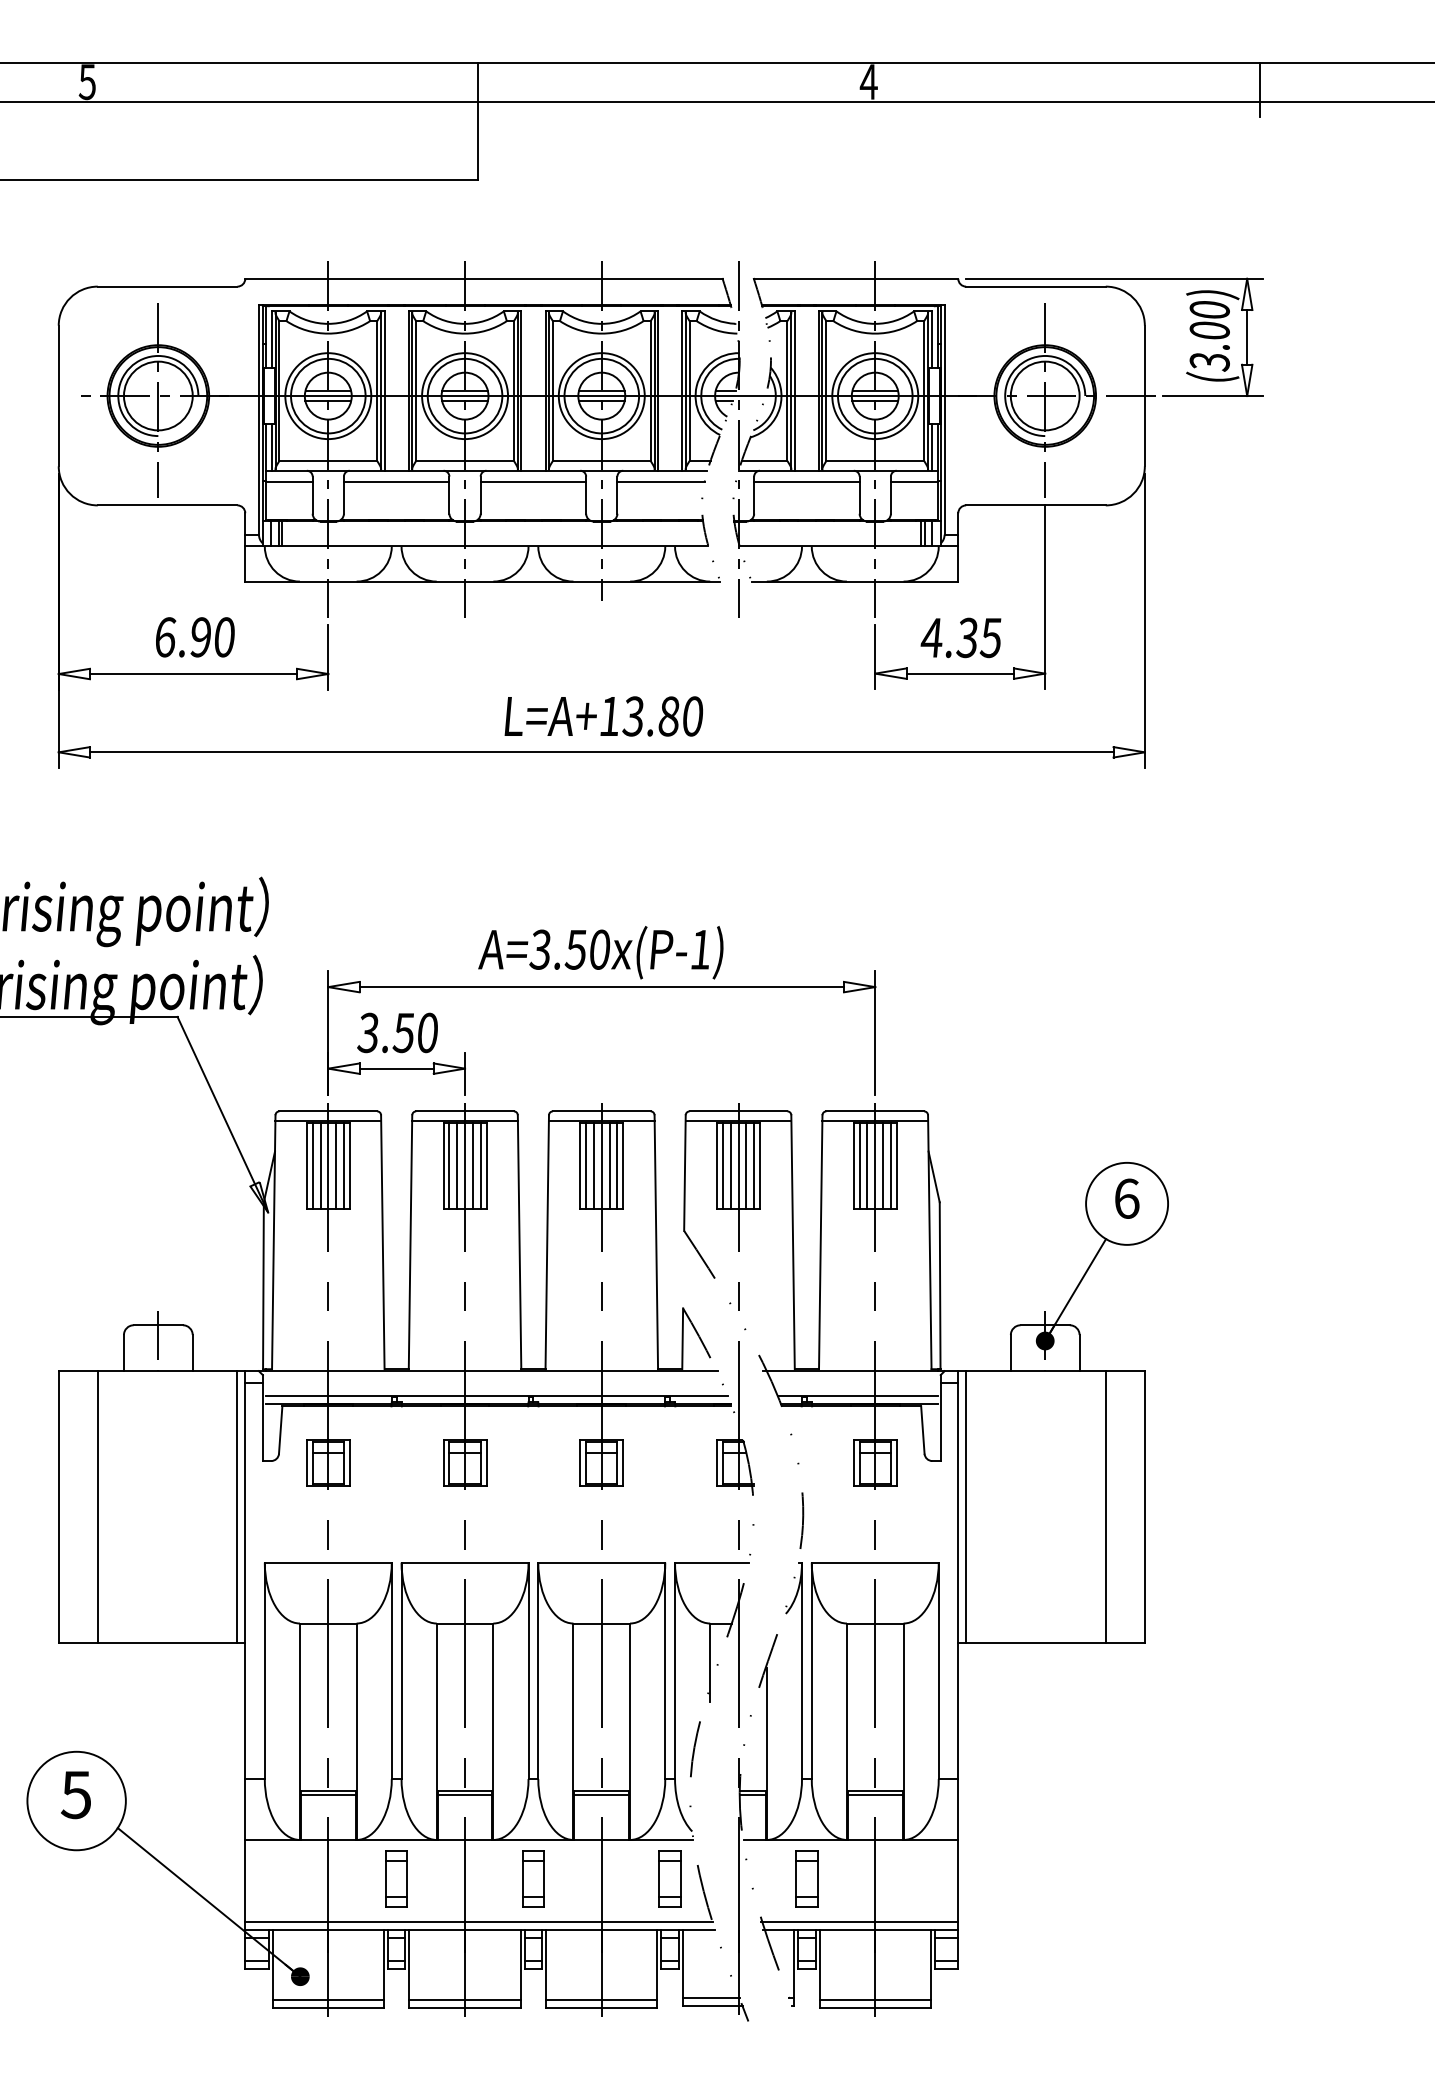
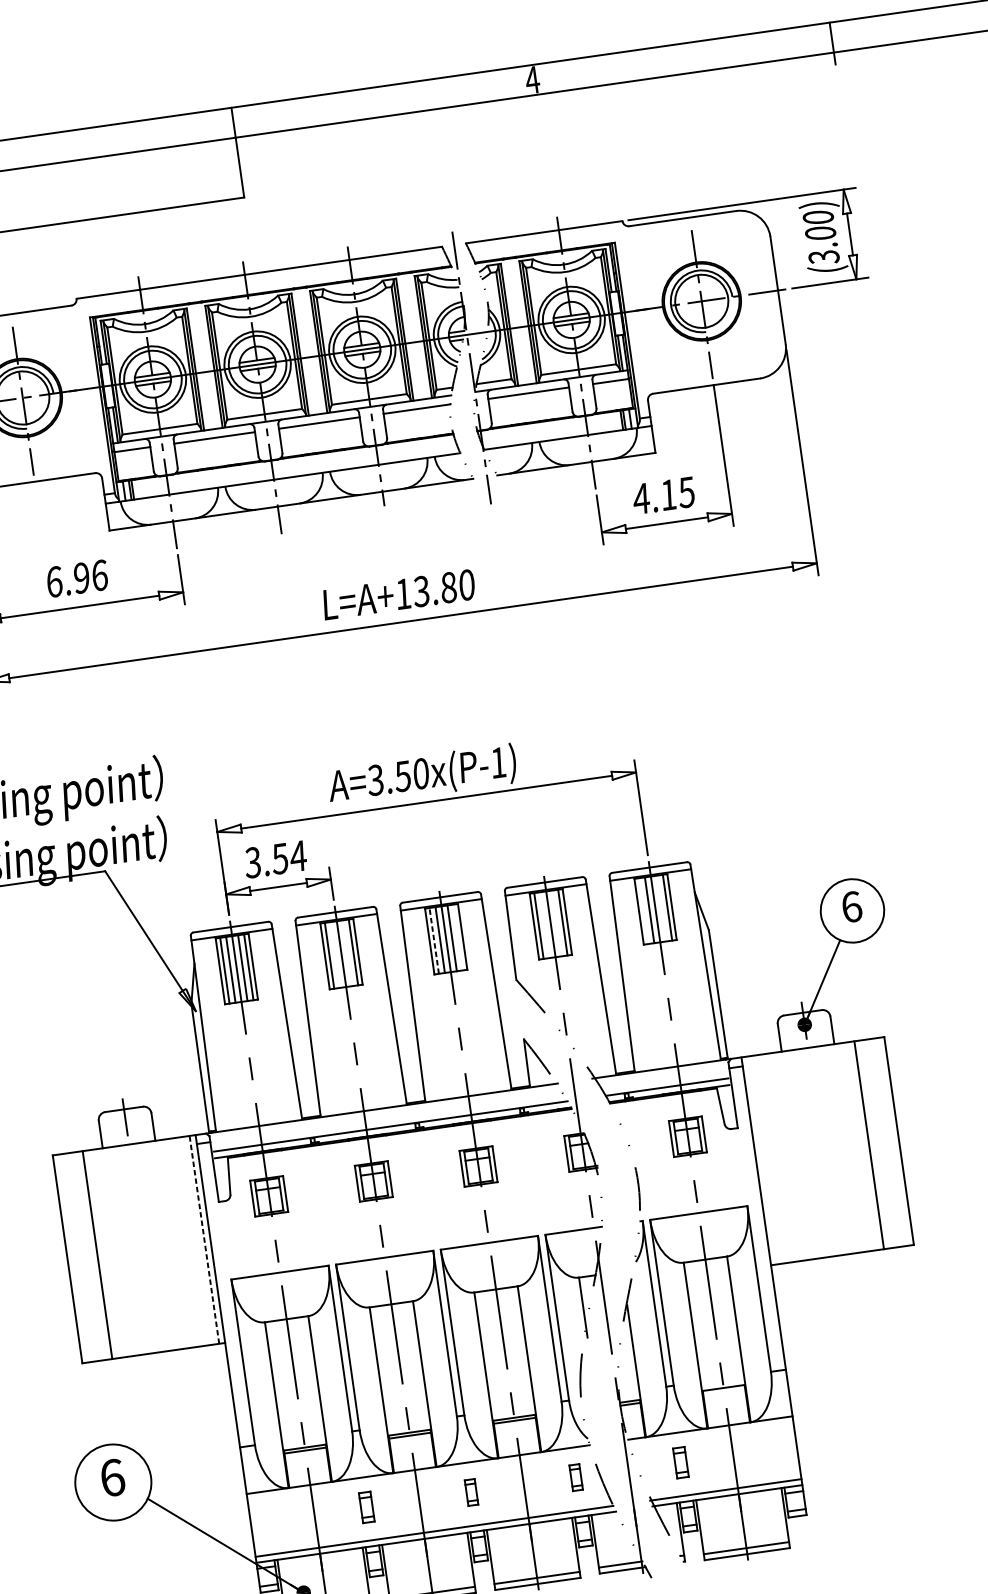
text: (225, 637) -> (100, 575), 6.90 -> 6.96
text: (966, 637) -> (667, 494), 4.35 -> 4.15
text: (426, 1032) -> (297, 856), 3.50 -> 3.54
line: (457, 1166) -> (335, 955), removed
line: (472, 1166) -> (347, 953), removed
line: (586, 1166) -> (434, 941), solid -> dashed
line: (617, 1166) -> (458, 937), removed
line: (730, 1166) -> (544, 925), removed
line: (746, 1166) -> (557, 923), removed
line: (859, 1166) -> (643, 911), removed
line: (883, 1166) -> (661, 908), removed
line: (237, 1506) -> (204, 1239), solid -> dashed
line: (966, 1506) -> (762, 1160), removed
text: (76, 1794) -> (112, 1477), 5 -> 6
line: (874, 1795) -> (723, 1391), removed
part: (396, 1878) -> (366, 1507), size x0.7
part: (533, 1878) -> (471, 1492), size x0.6
part: (669, 1878) -> (575, 1477), size x0.6
part: (806, 1878) -> (680, 1462), size x0.7

